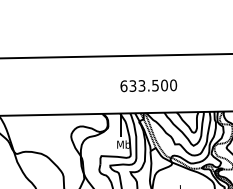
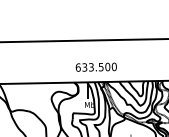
text: (148, 85) -> (96, 67), moved

